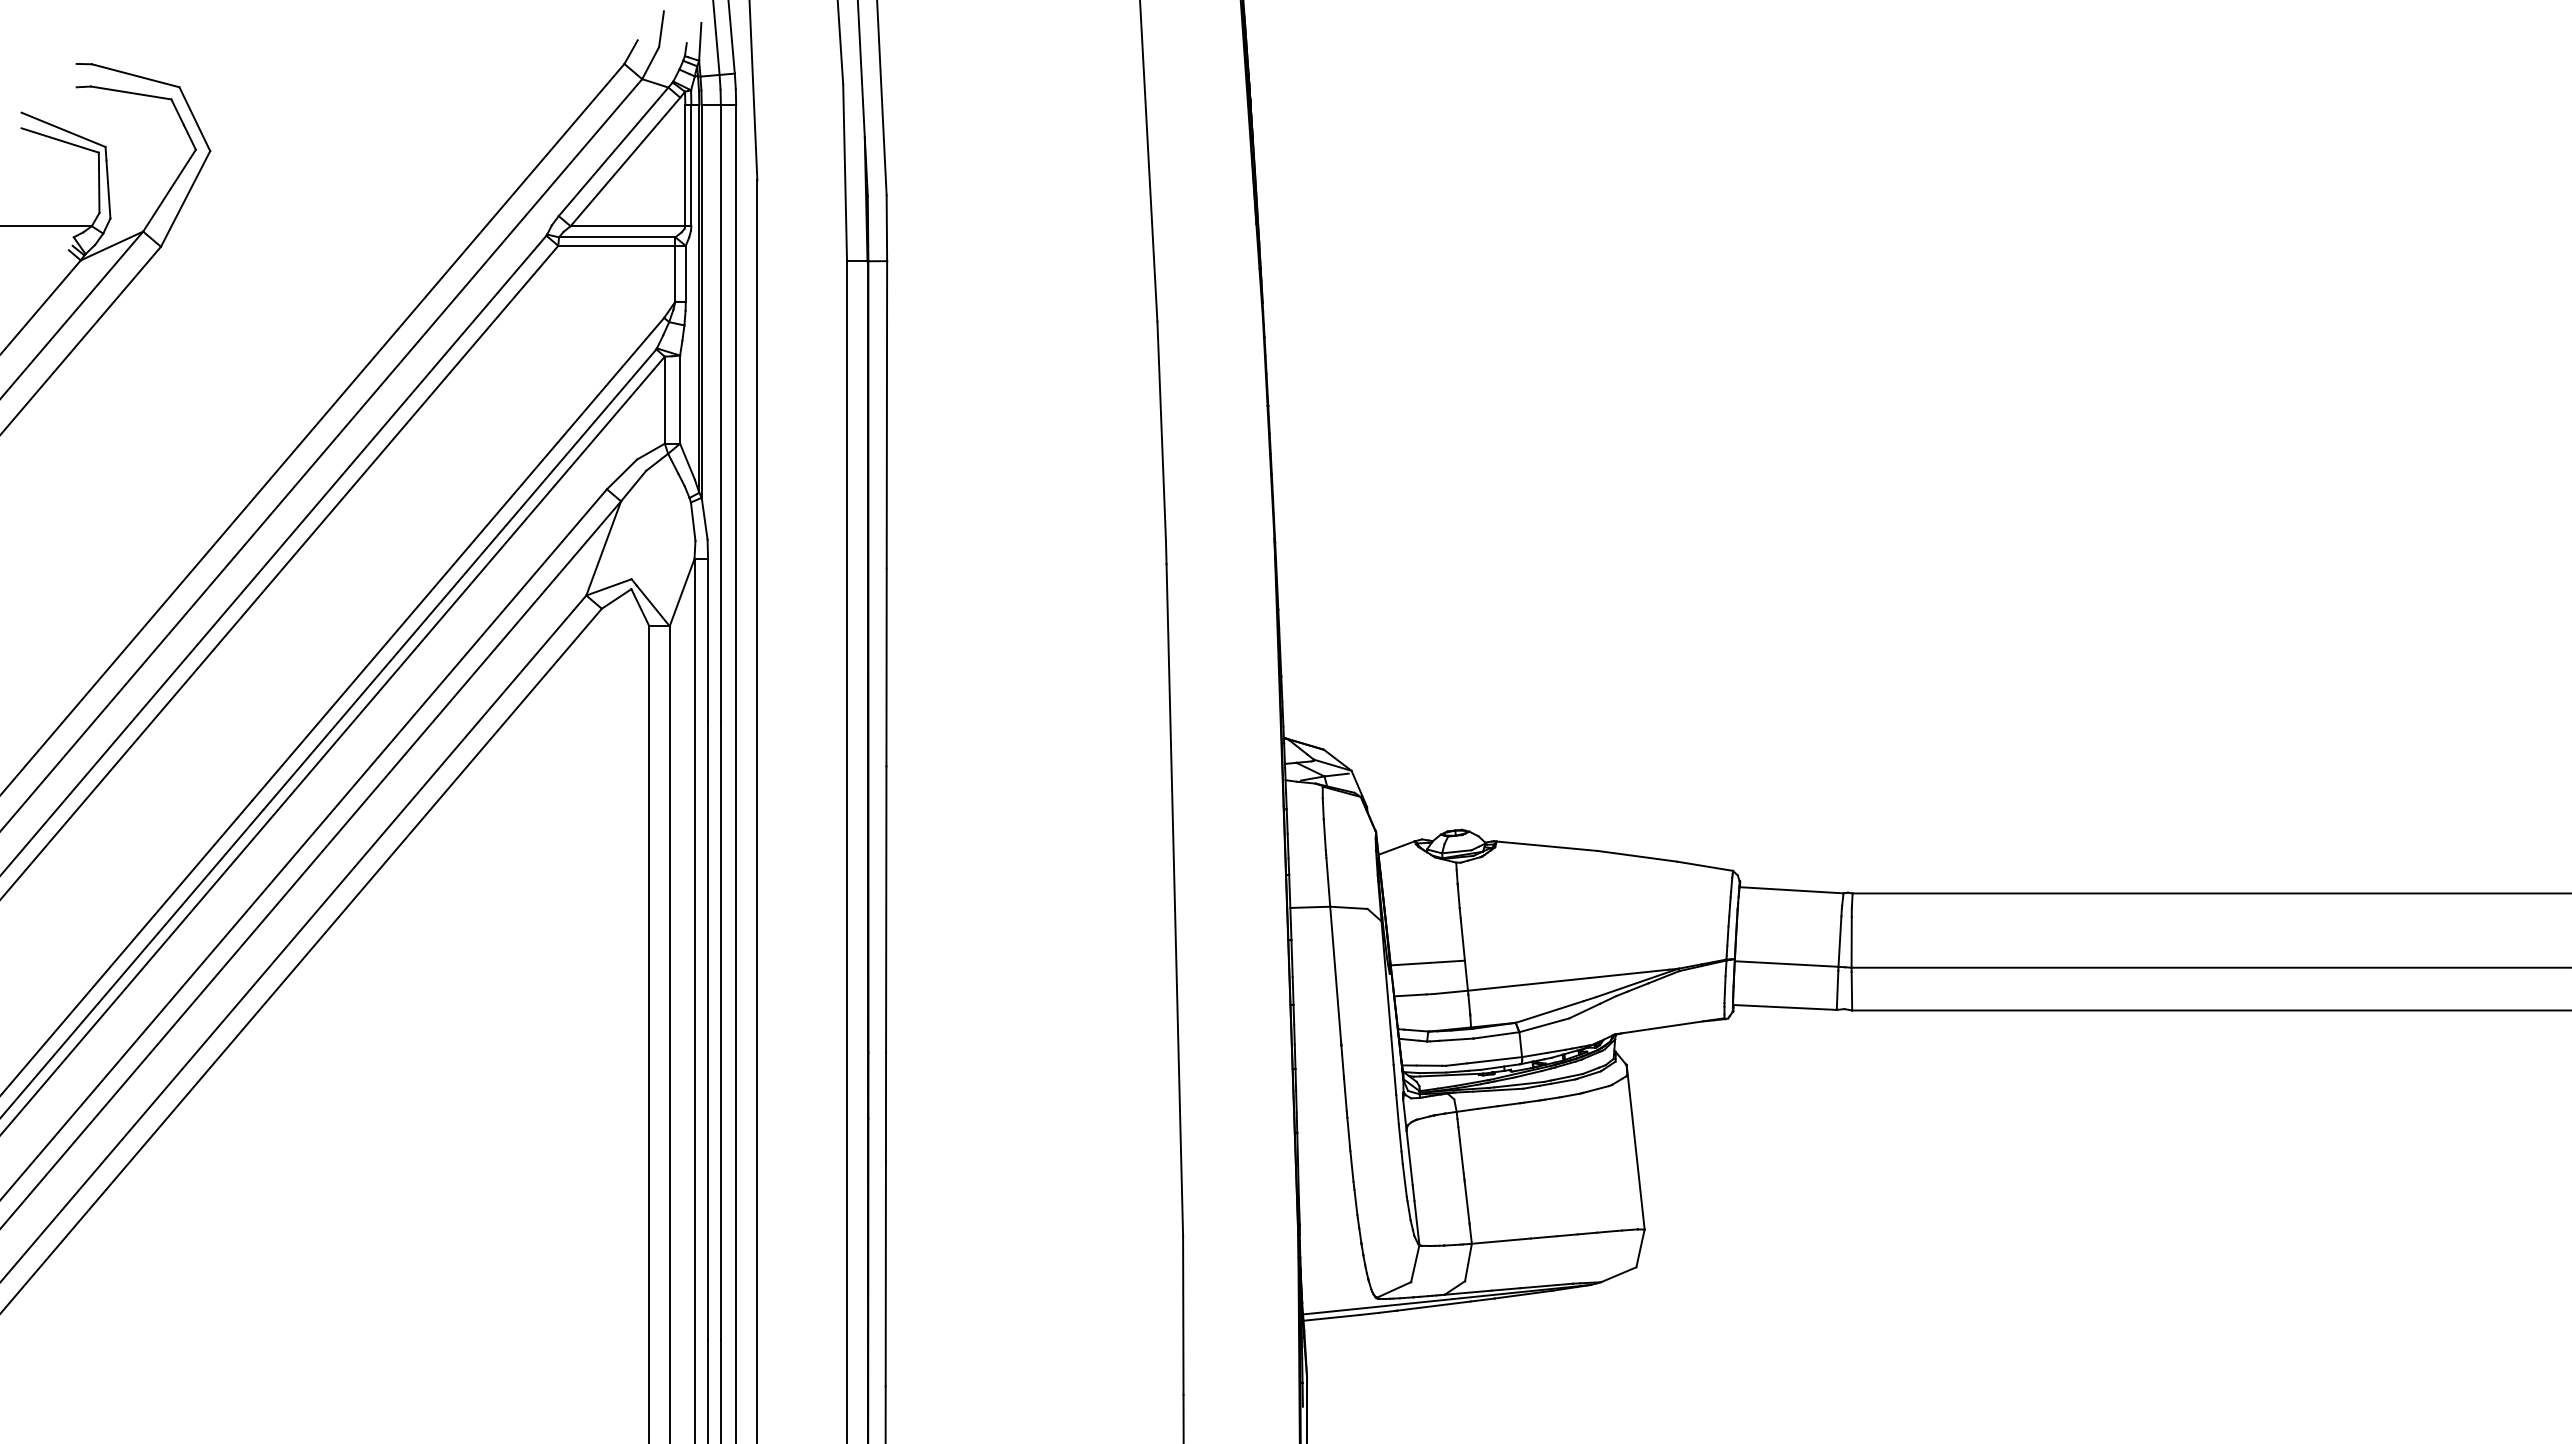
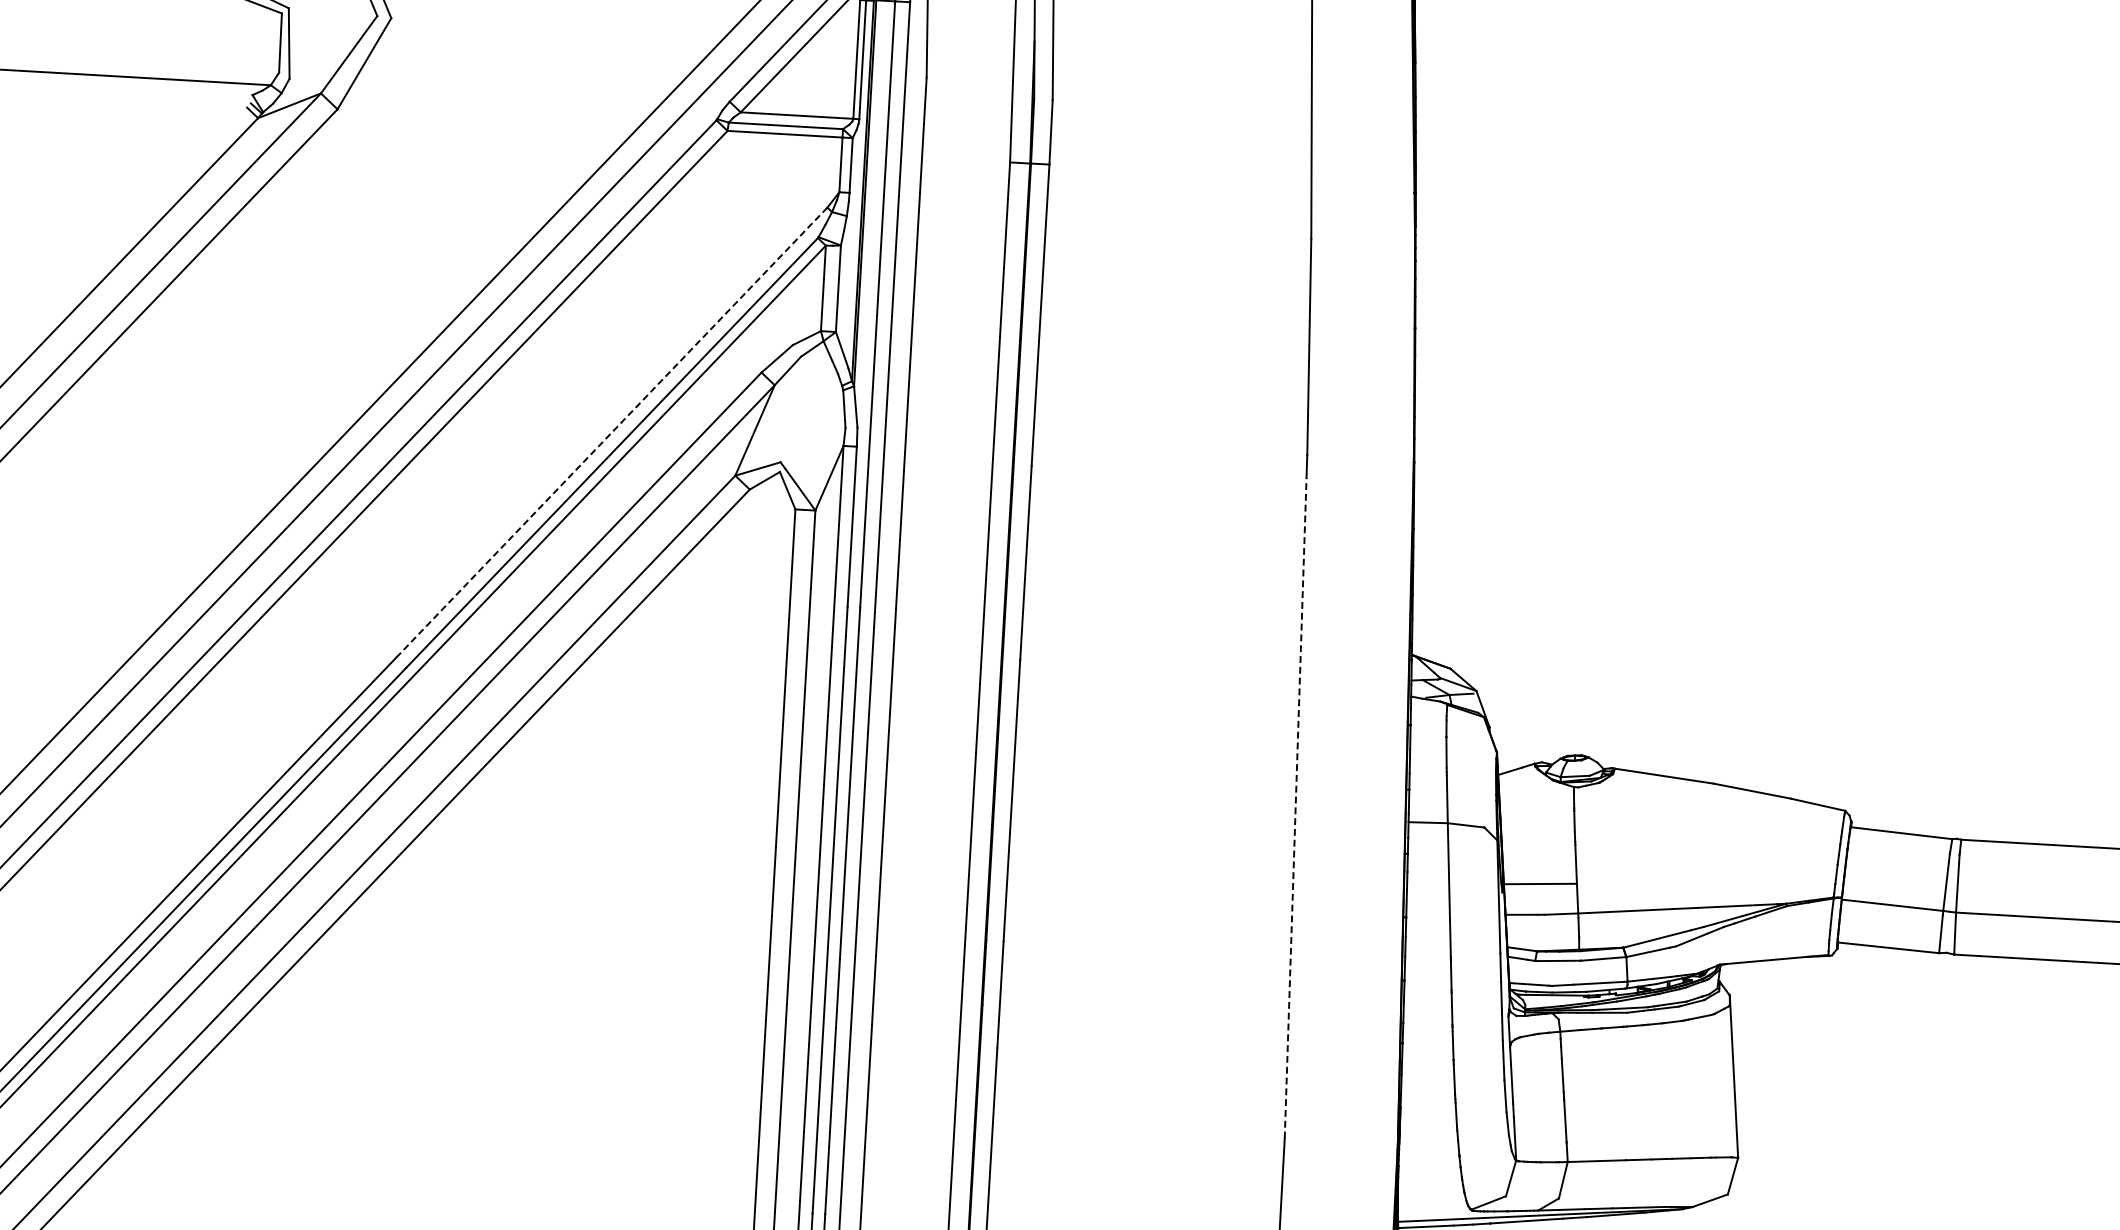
line: (457, 559) -> (610, 433), solid -> dashed
line: (1174, 899) -> (1295, 807), solid -> dashed

